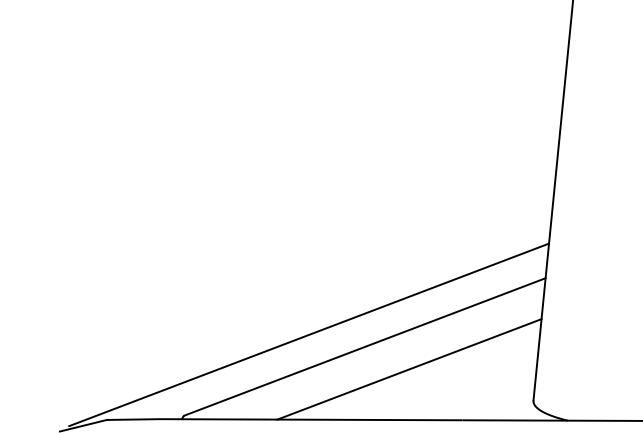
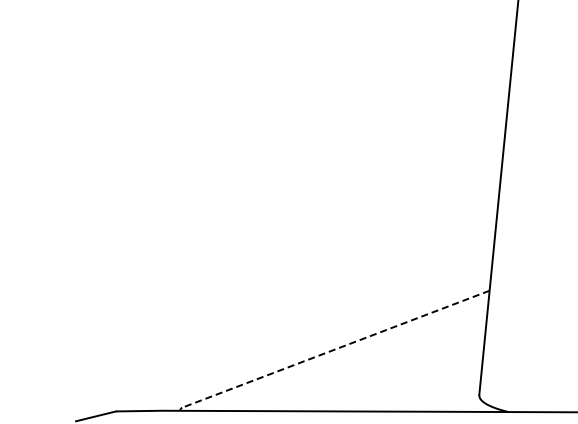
line: (308, 334) -> (287, 338), removed
line: (364, 347) -> (335, 349), solid -> dashed
line: (409, 369) -> (373, 368), removed

